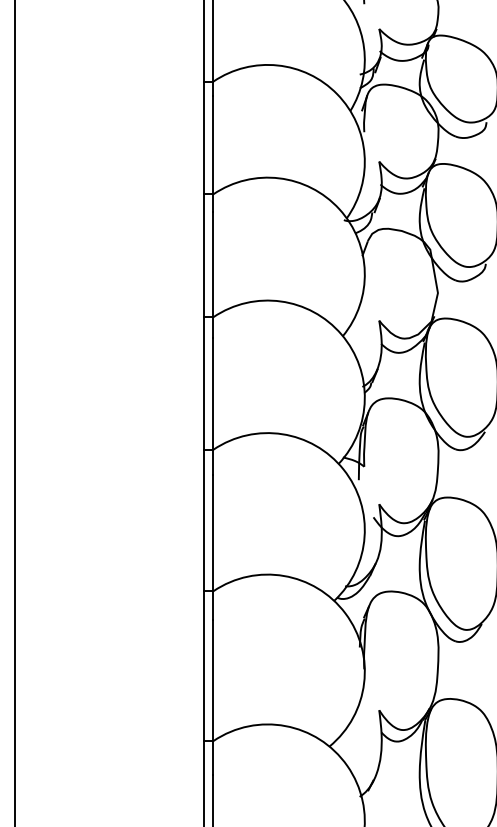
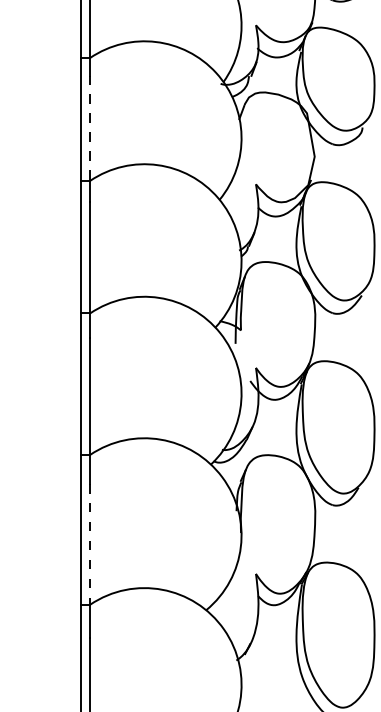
line: (213, 264) -> (90, 128), solid -> dashed
line: (213, 681) -> (90, 545), solid -> dashed

